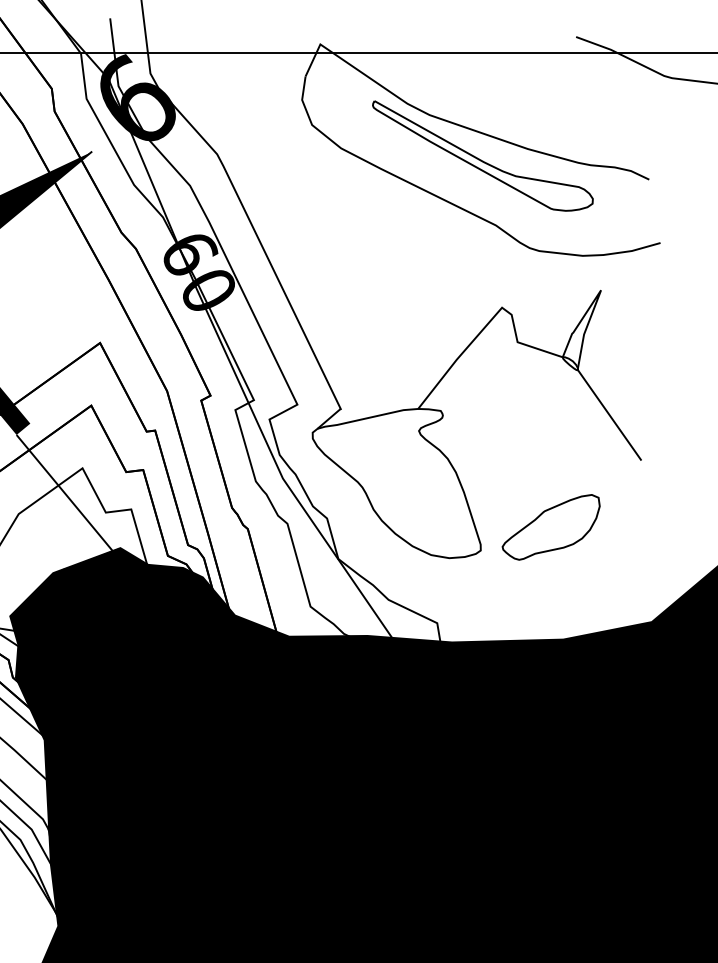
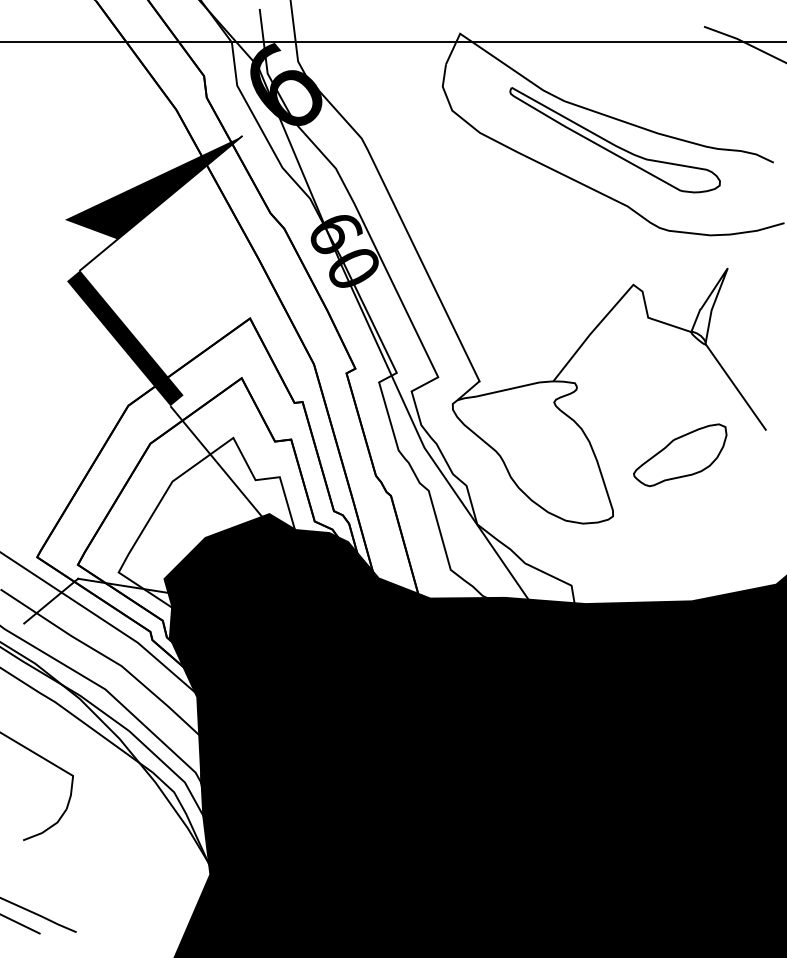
part: (551, 527) -> (680, 455), moved

